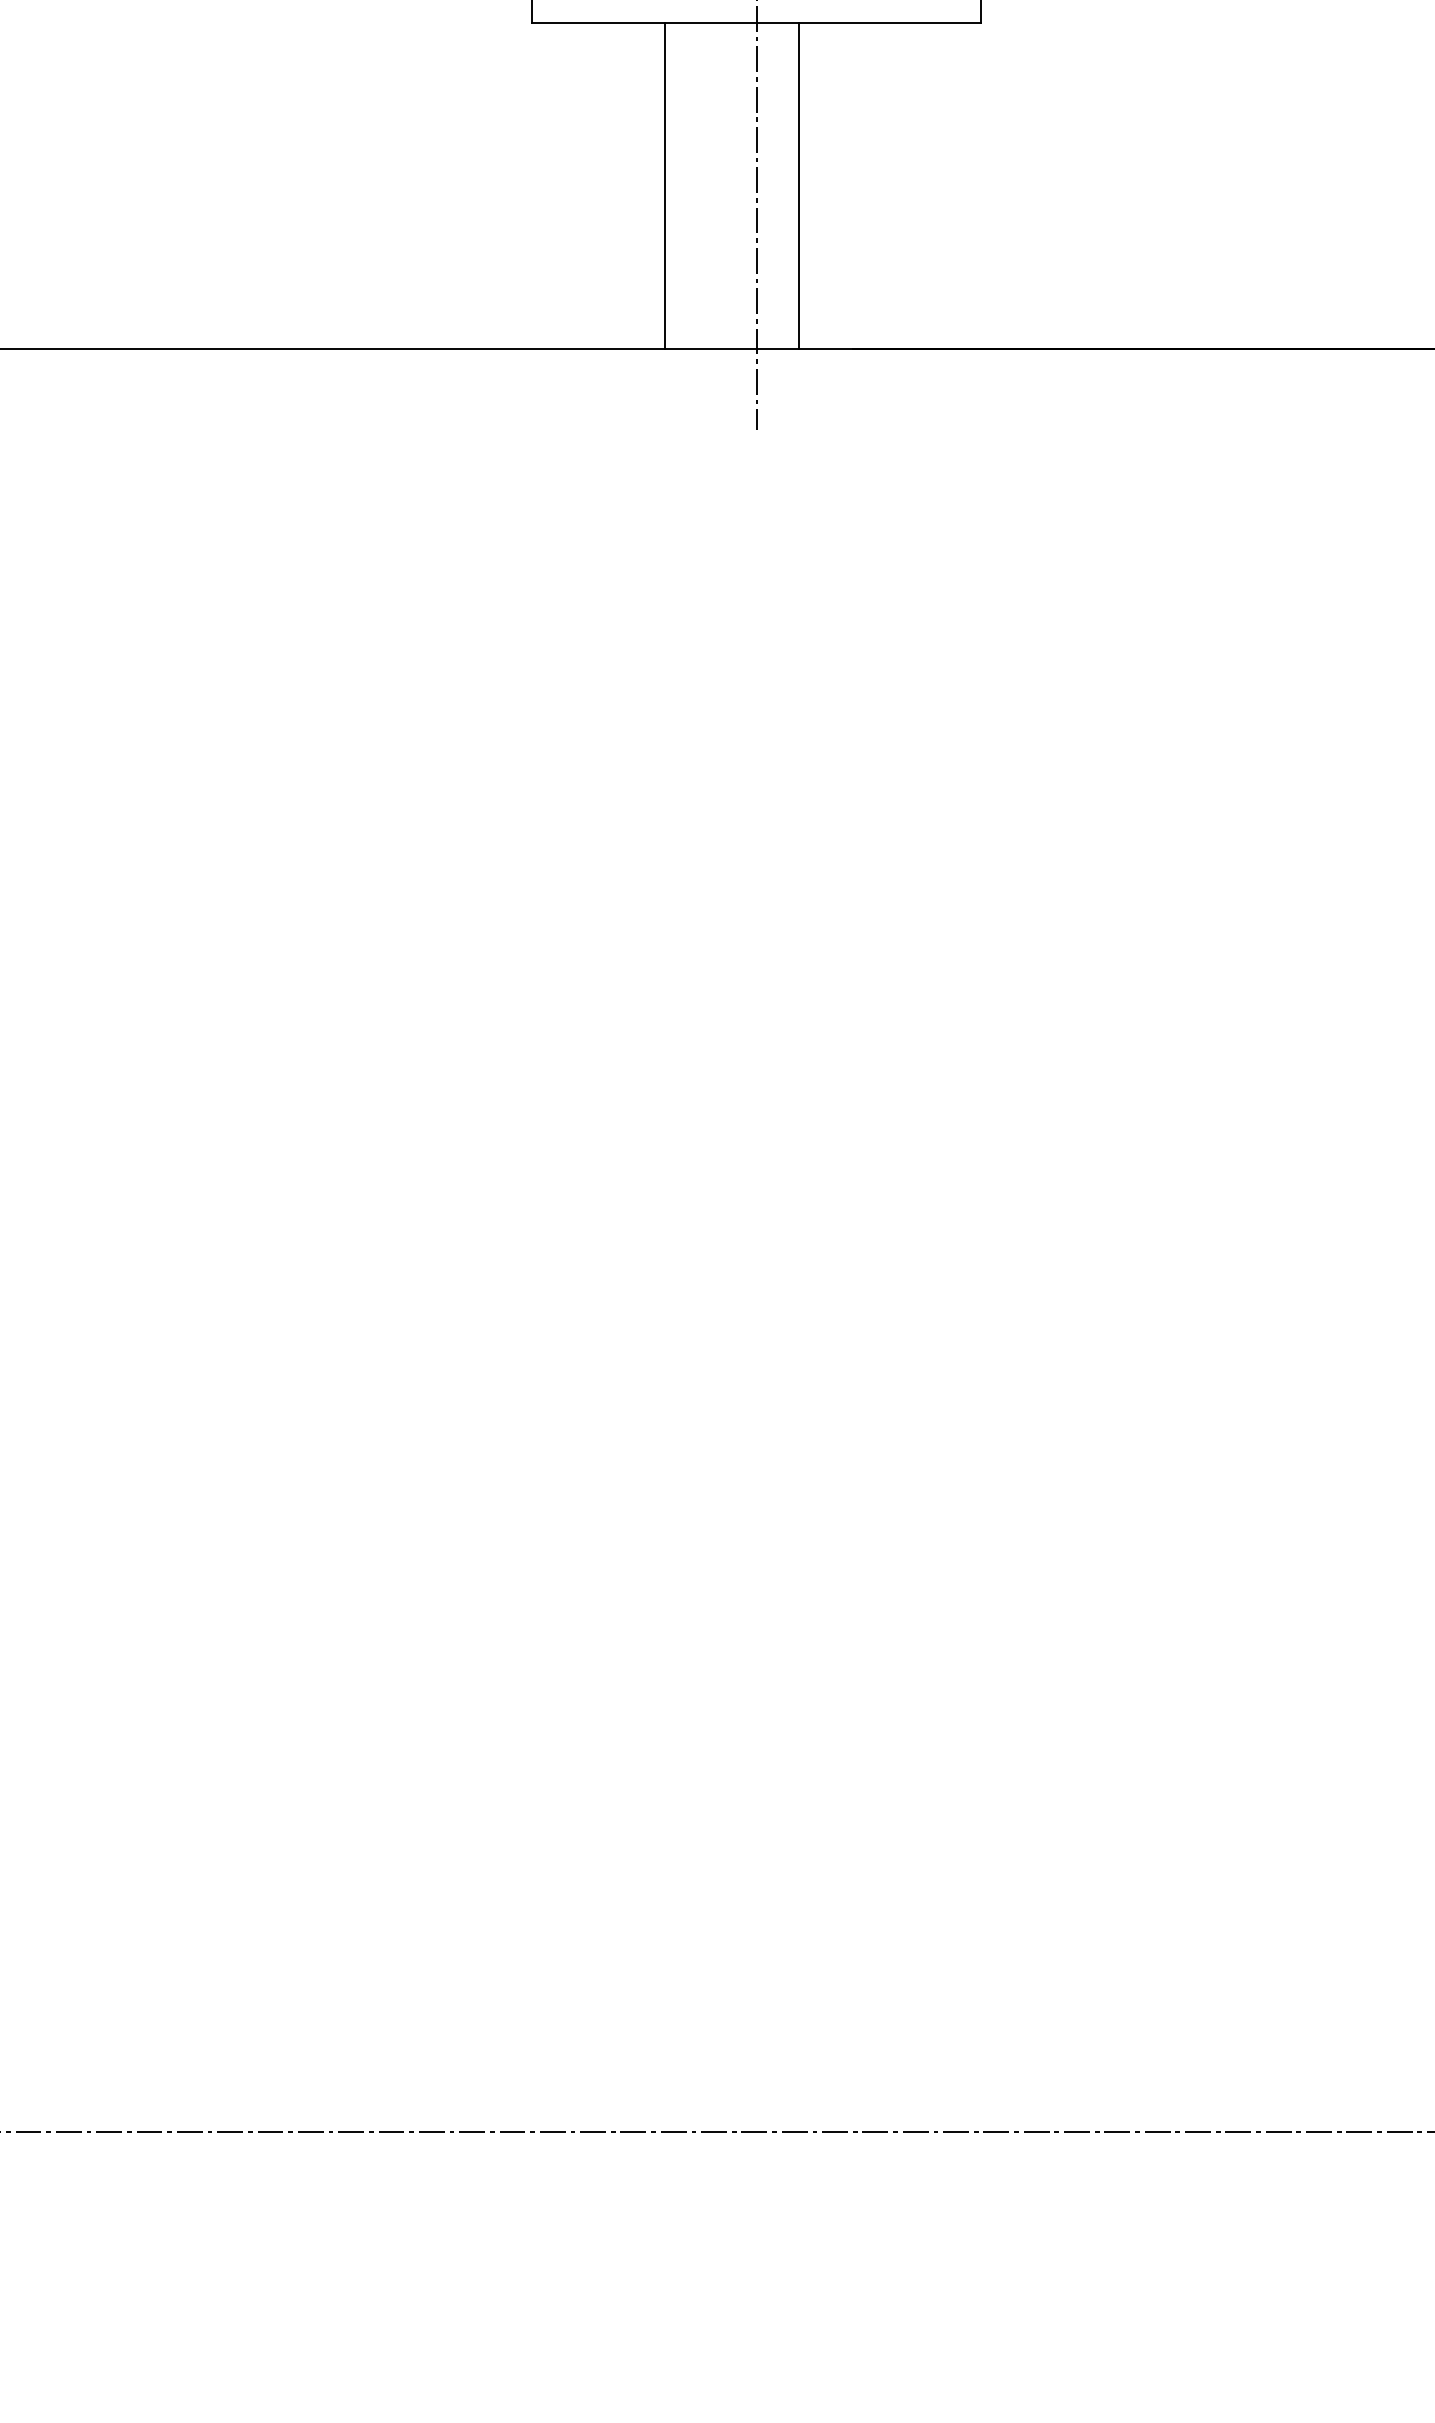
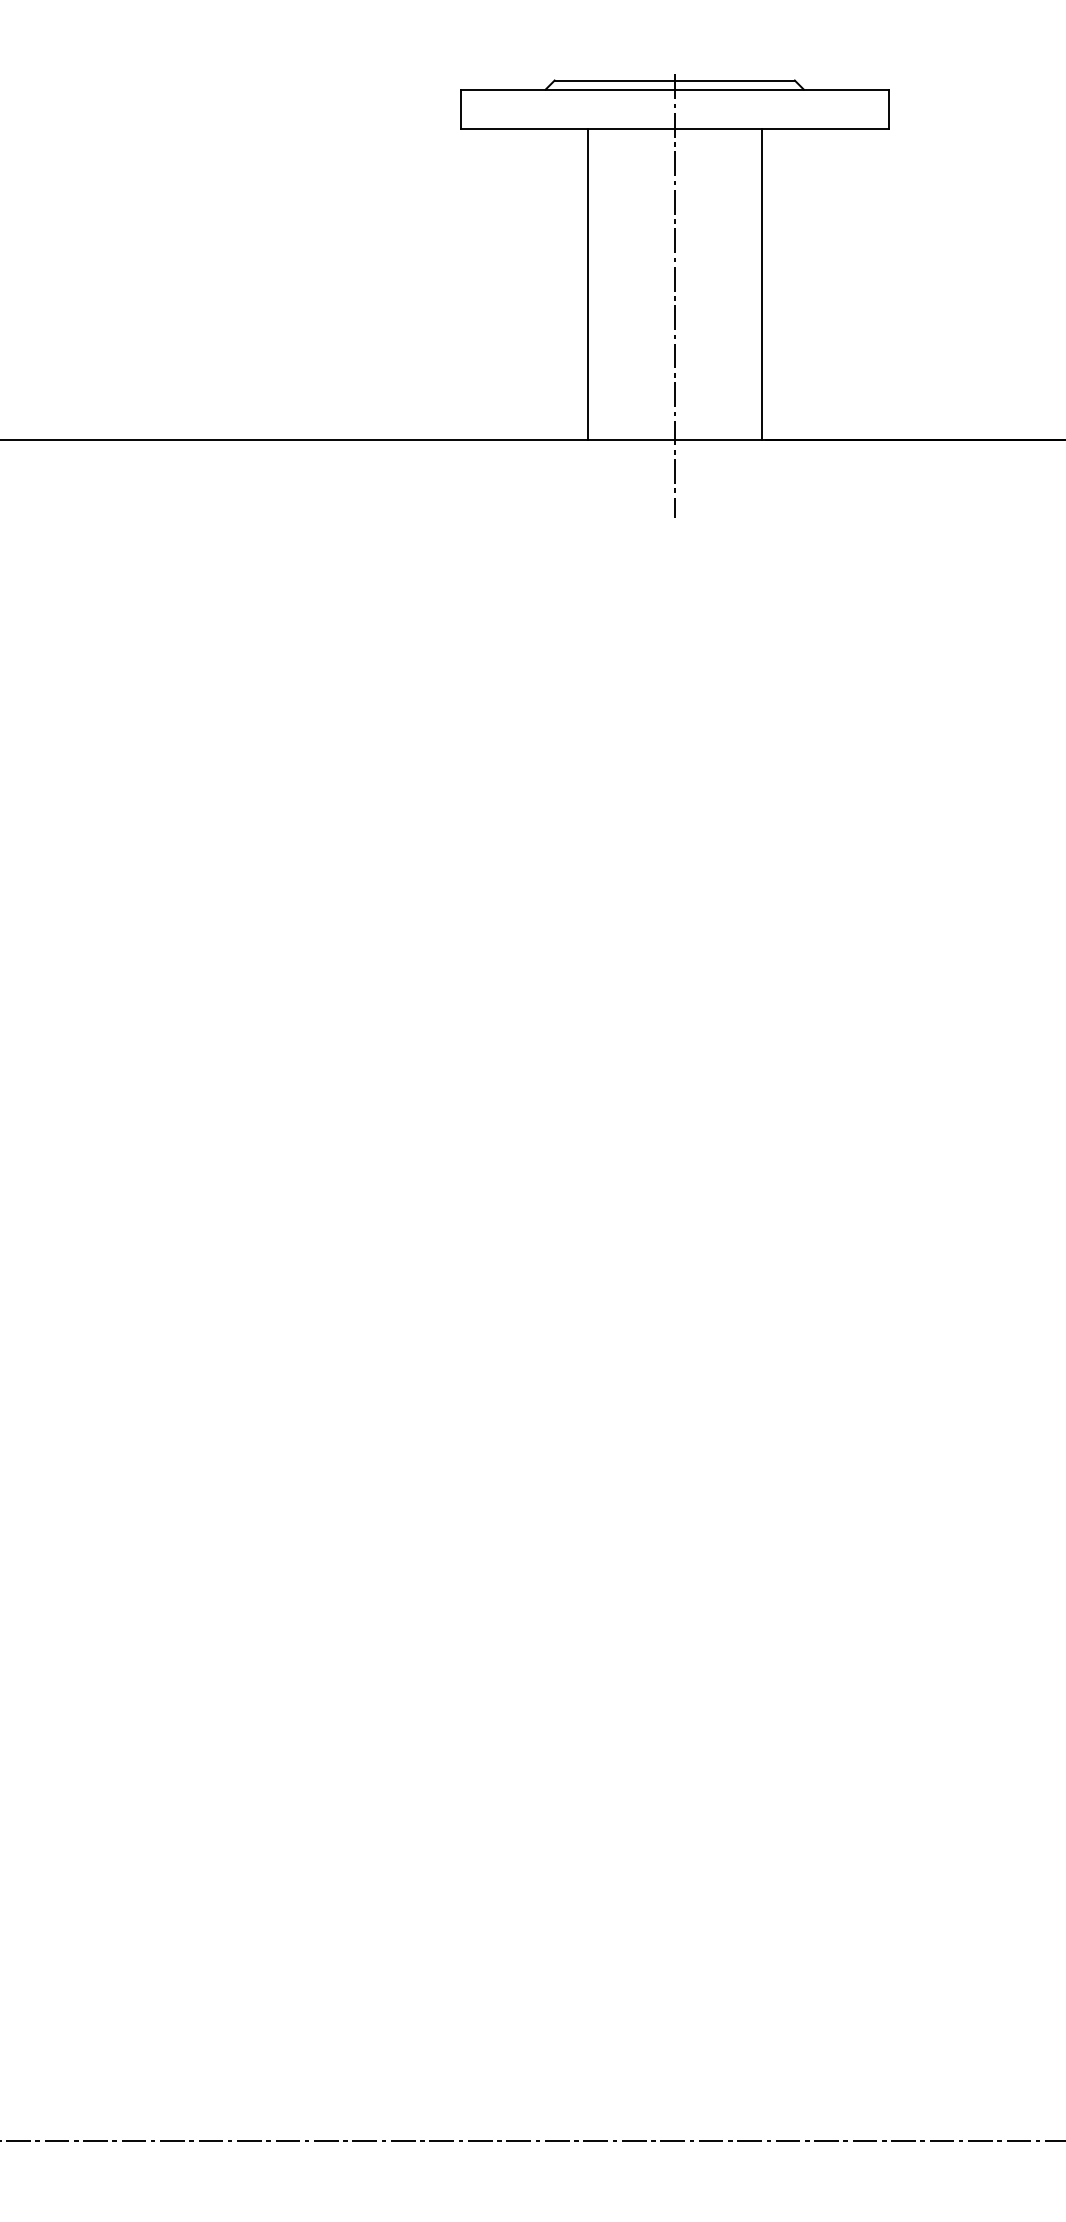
line: (798, 185) -> (761, 284), moved

